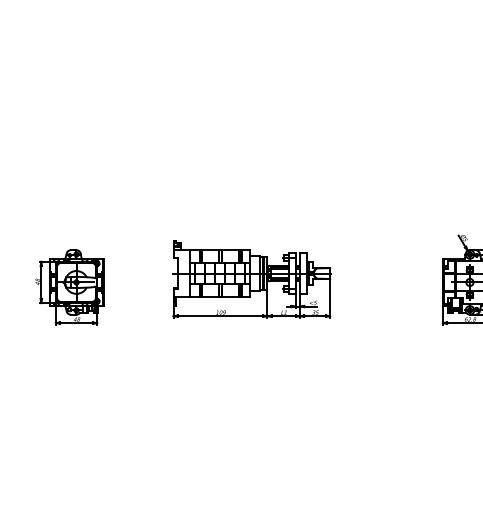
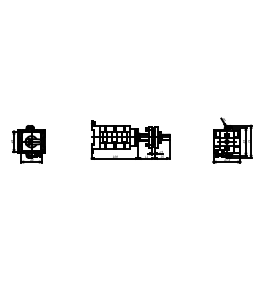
part: (251, 277) -> (130, 139), moved

